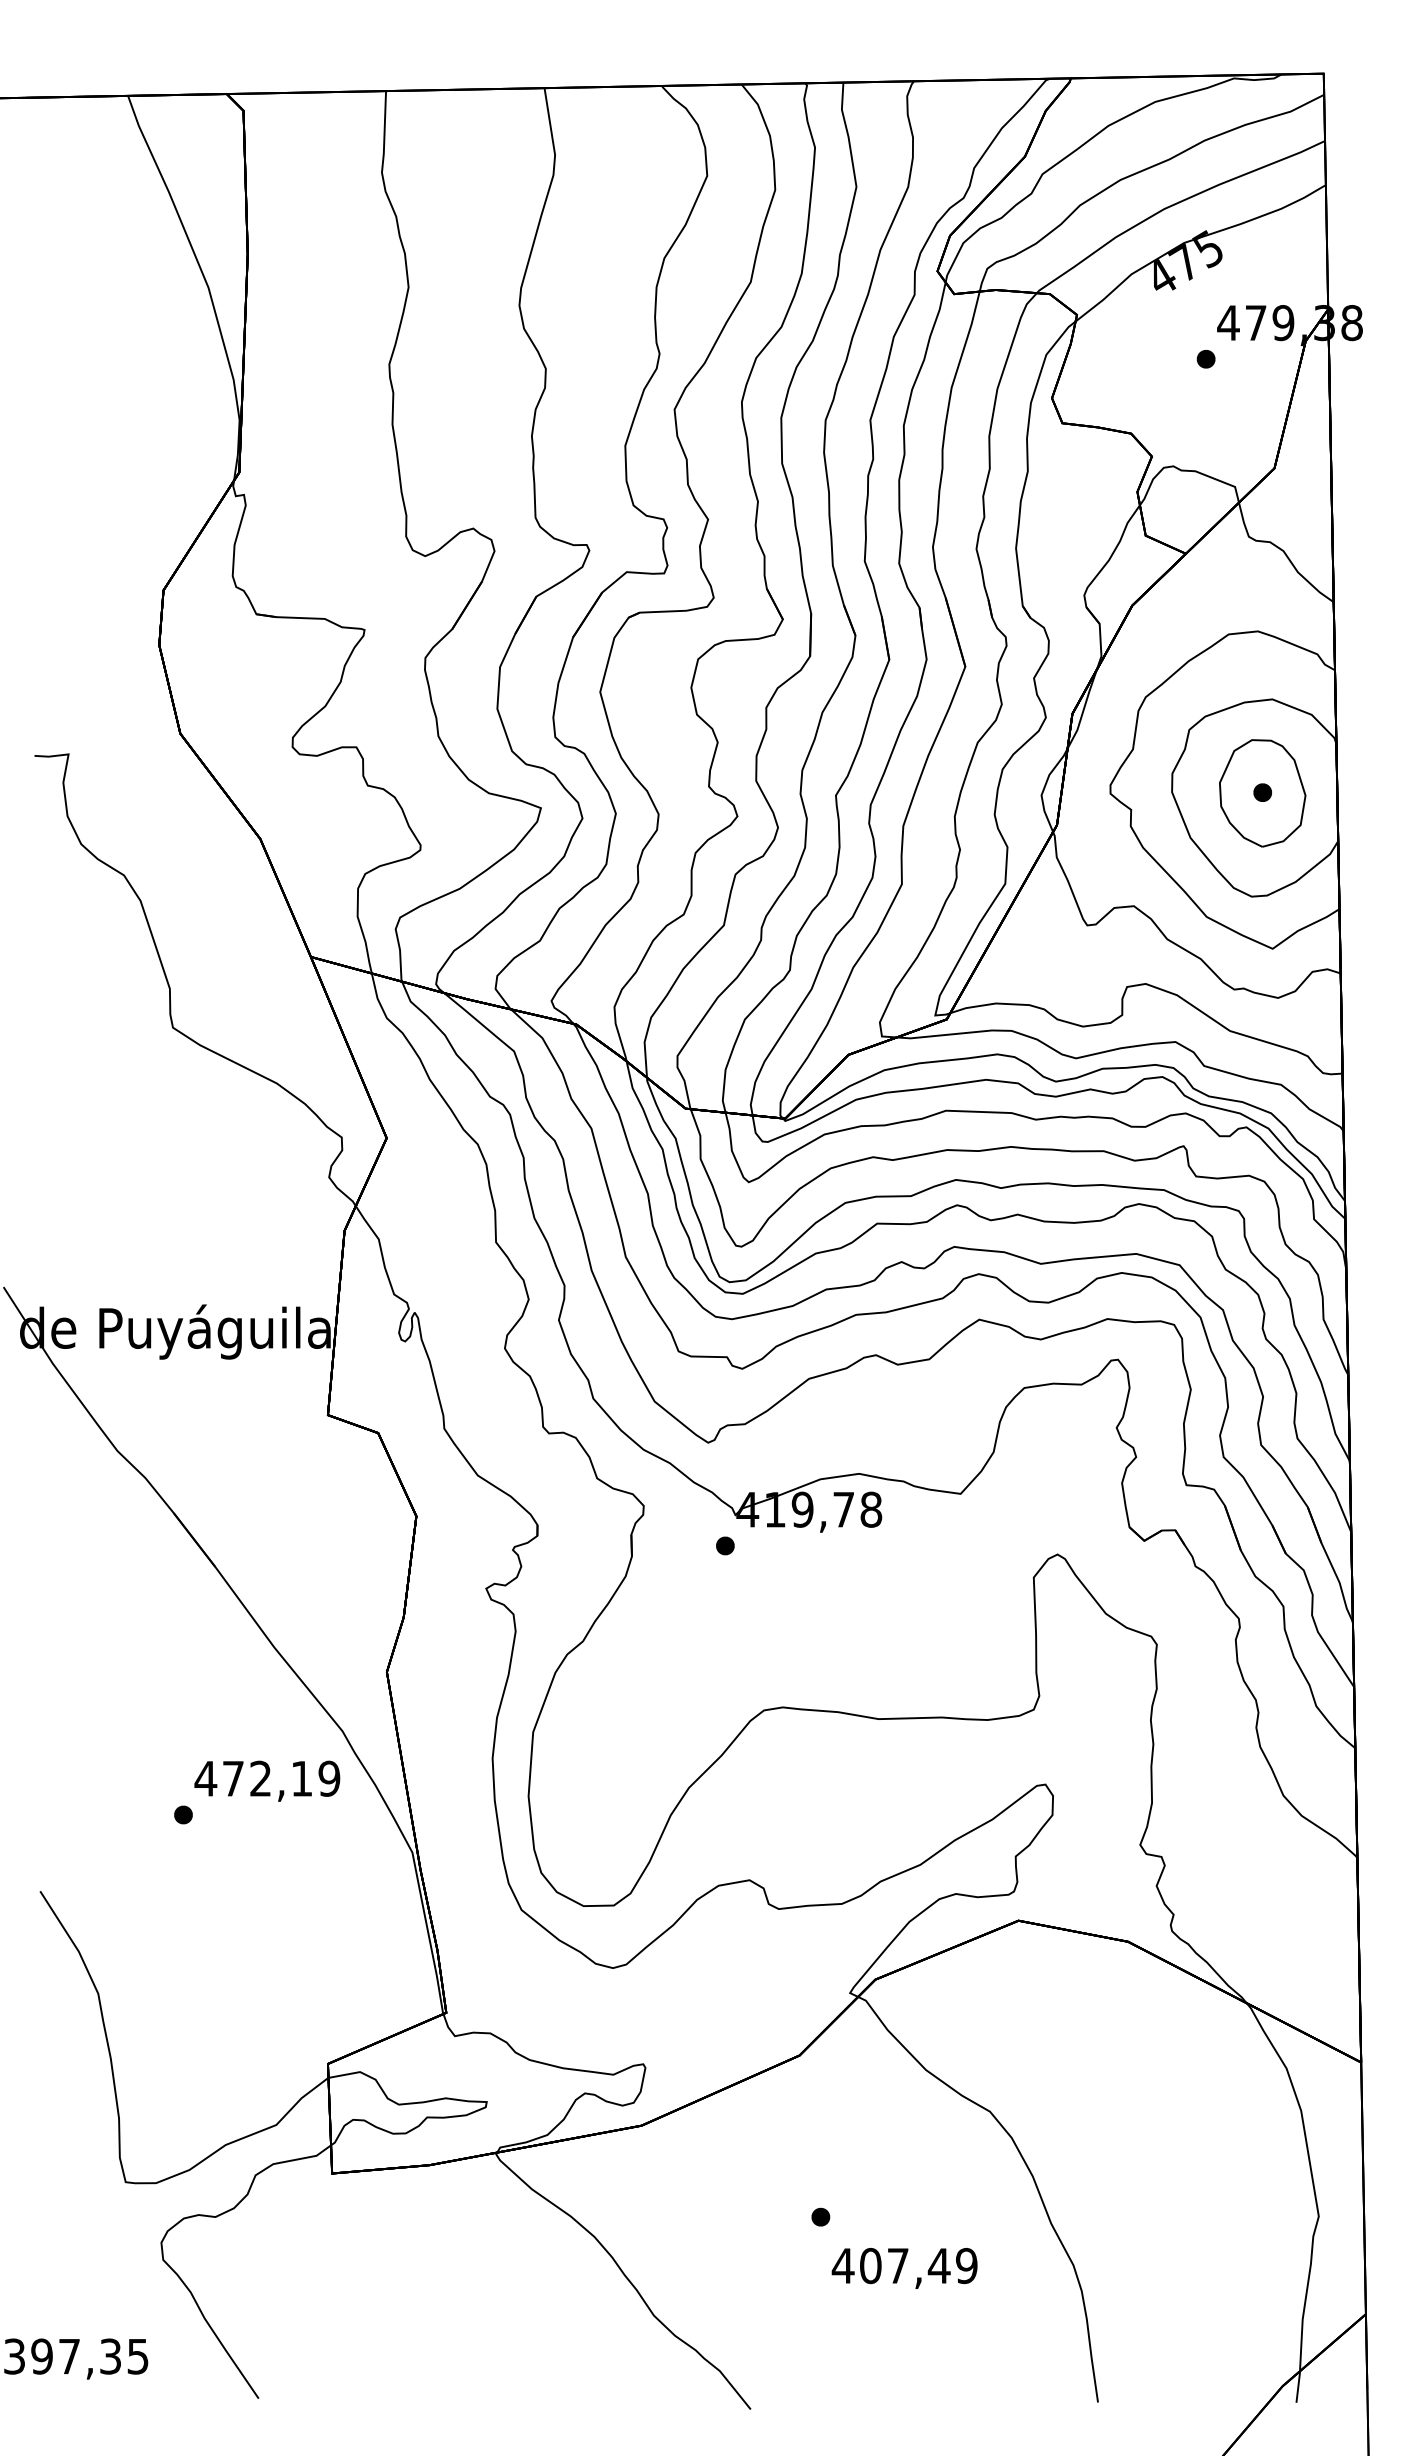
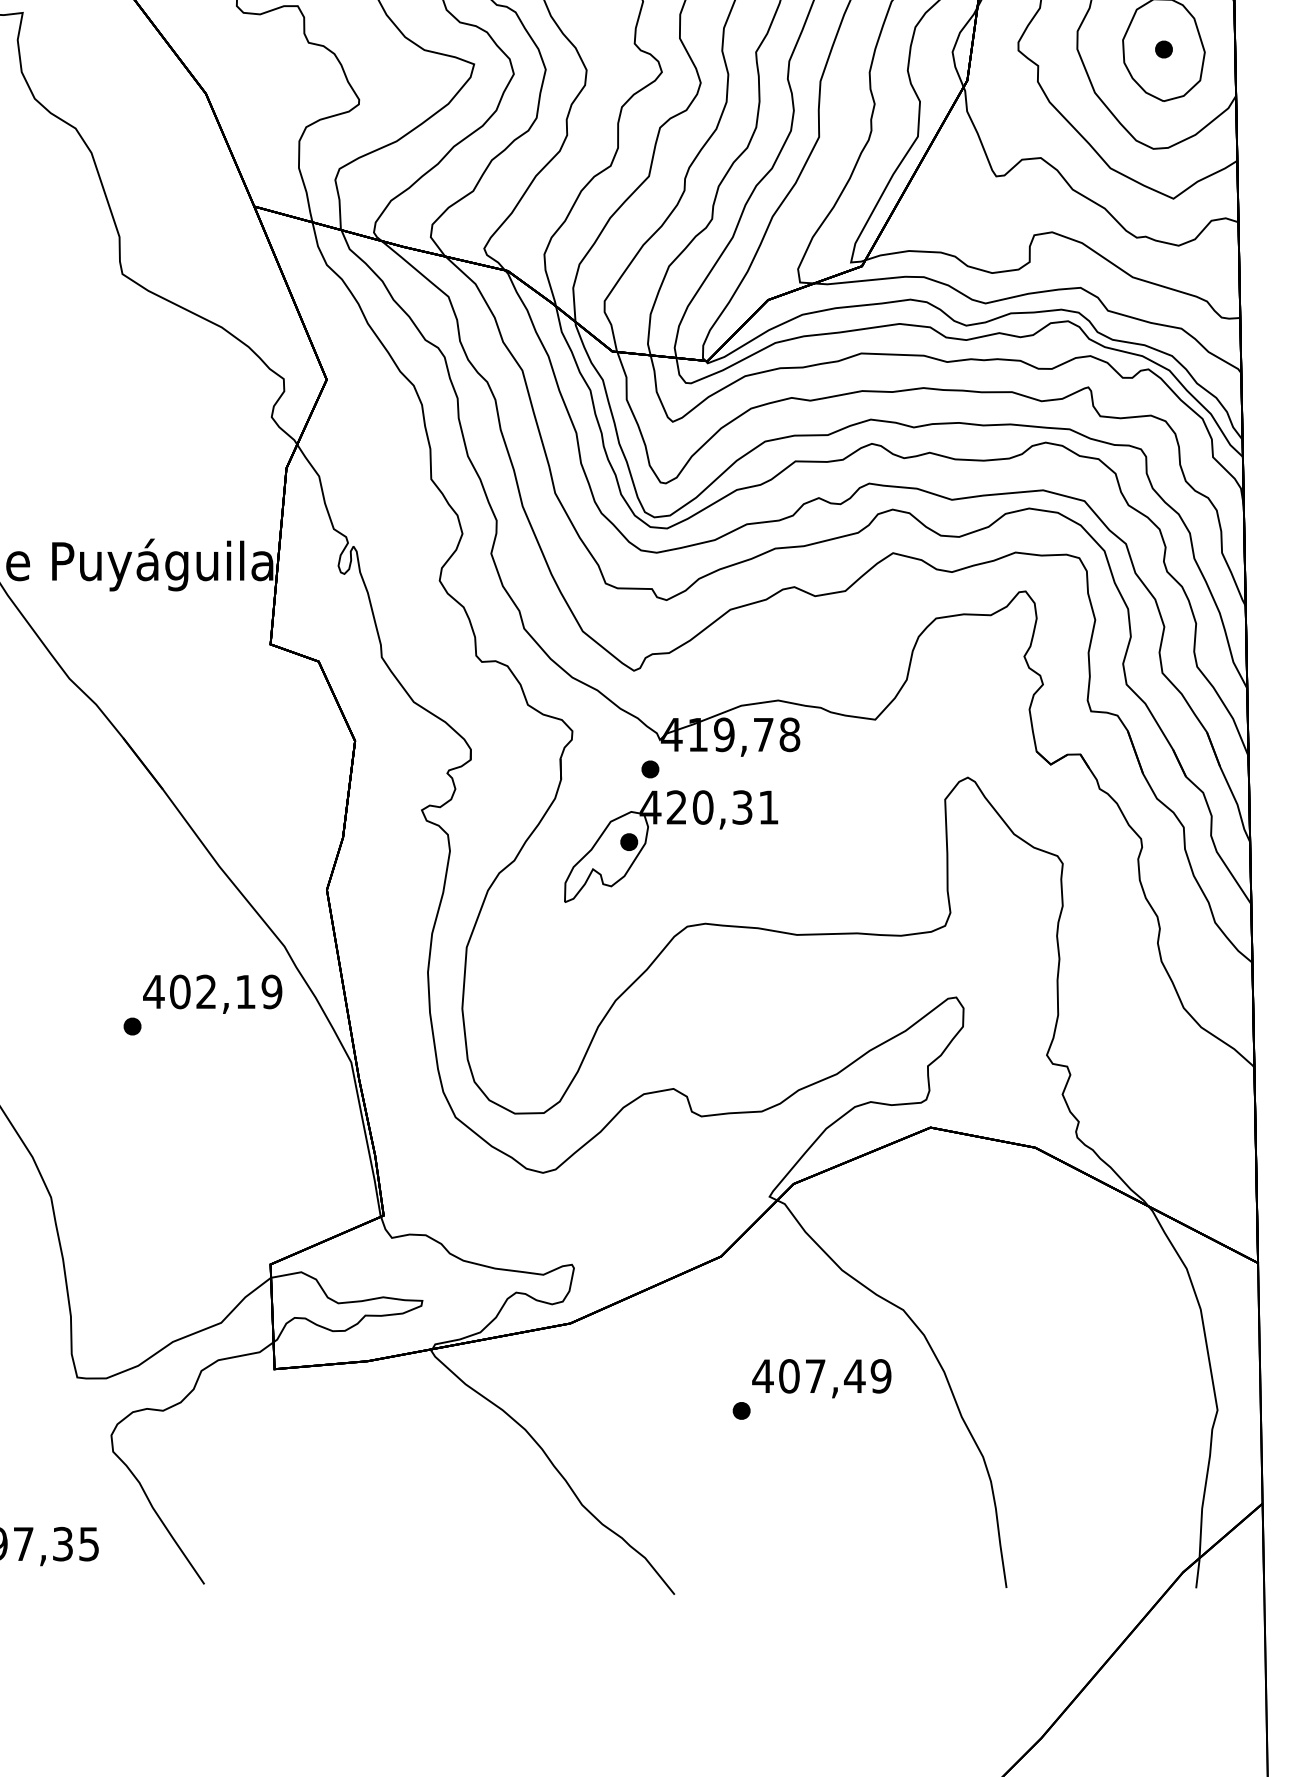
part: (746, 1603) -> (670, 824), added
text: (233, 1778) -> (180, 991), 472,19 -> 402,19
text: (904, 2268) -> (821, 1378), moved

